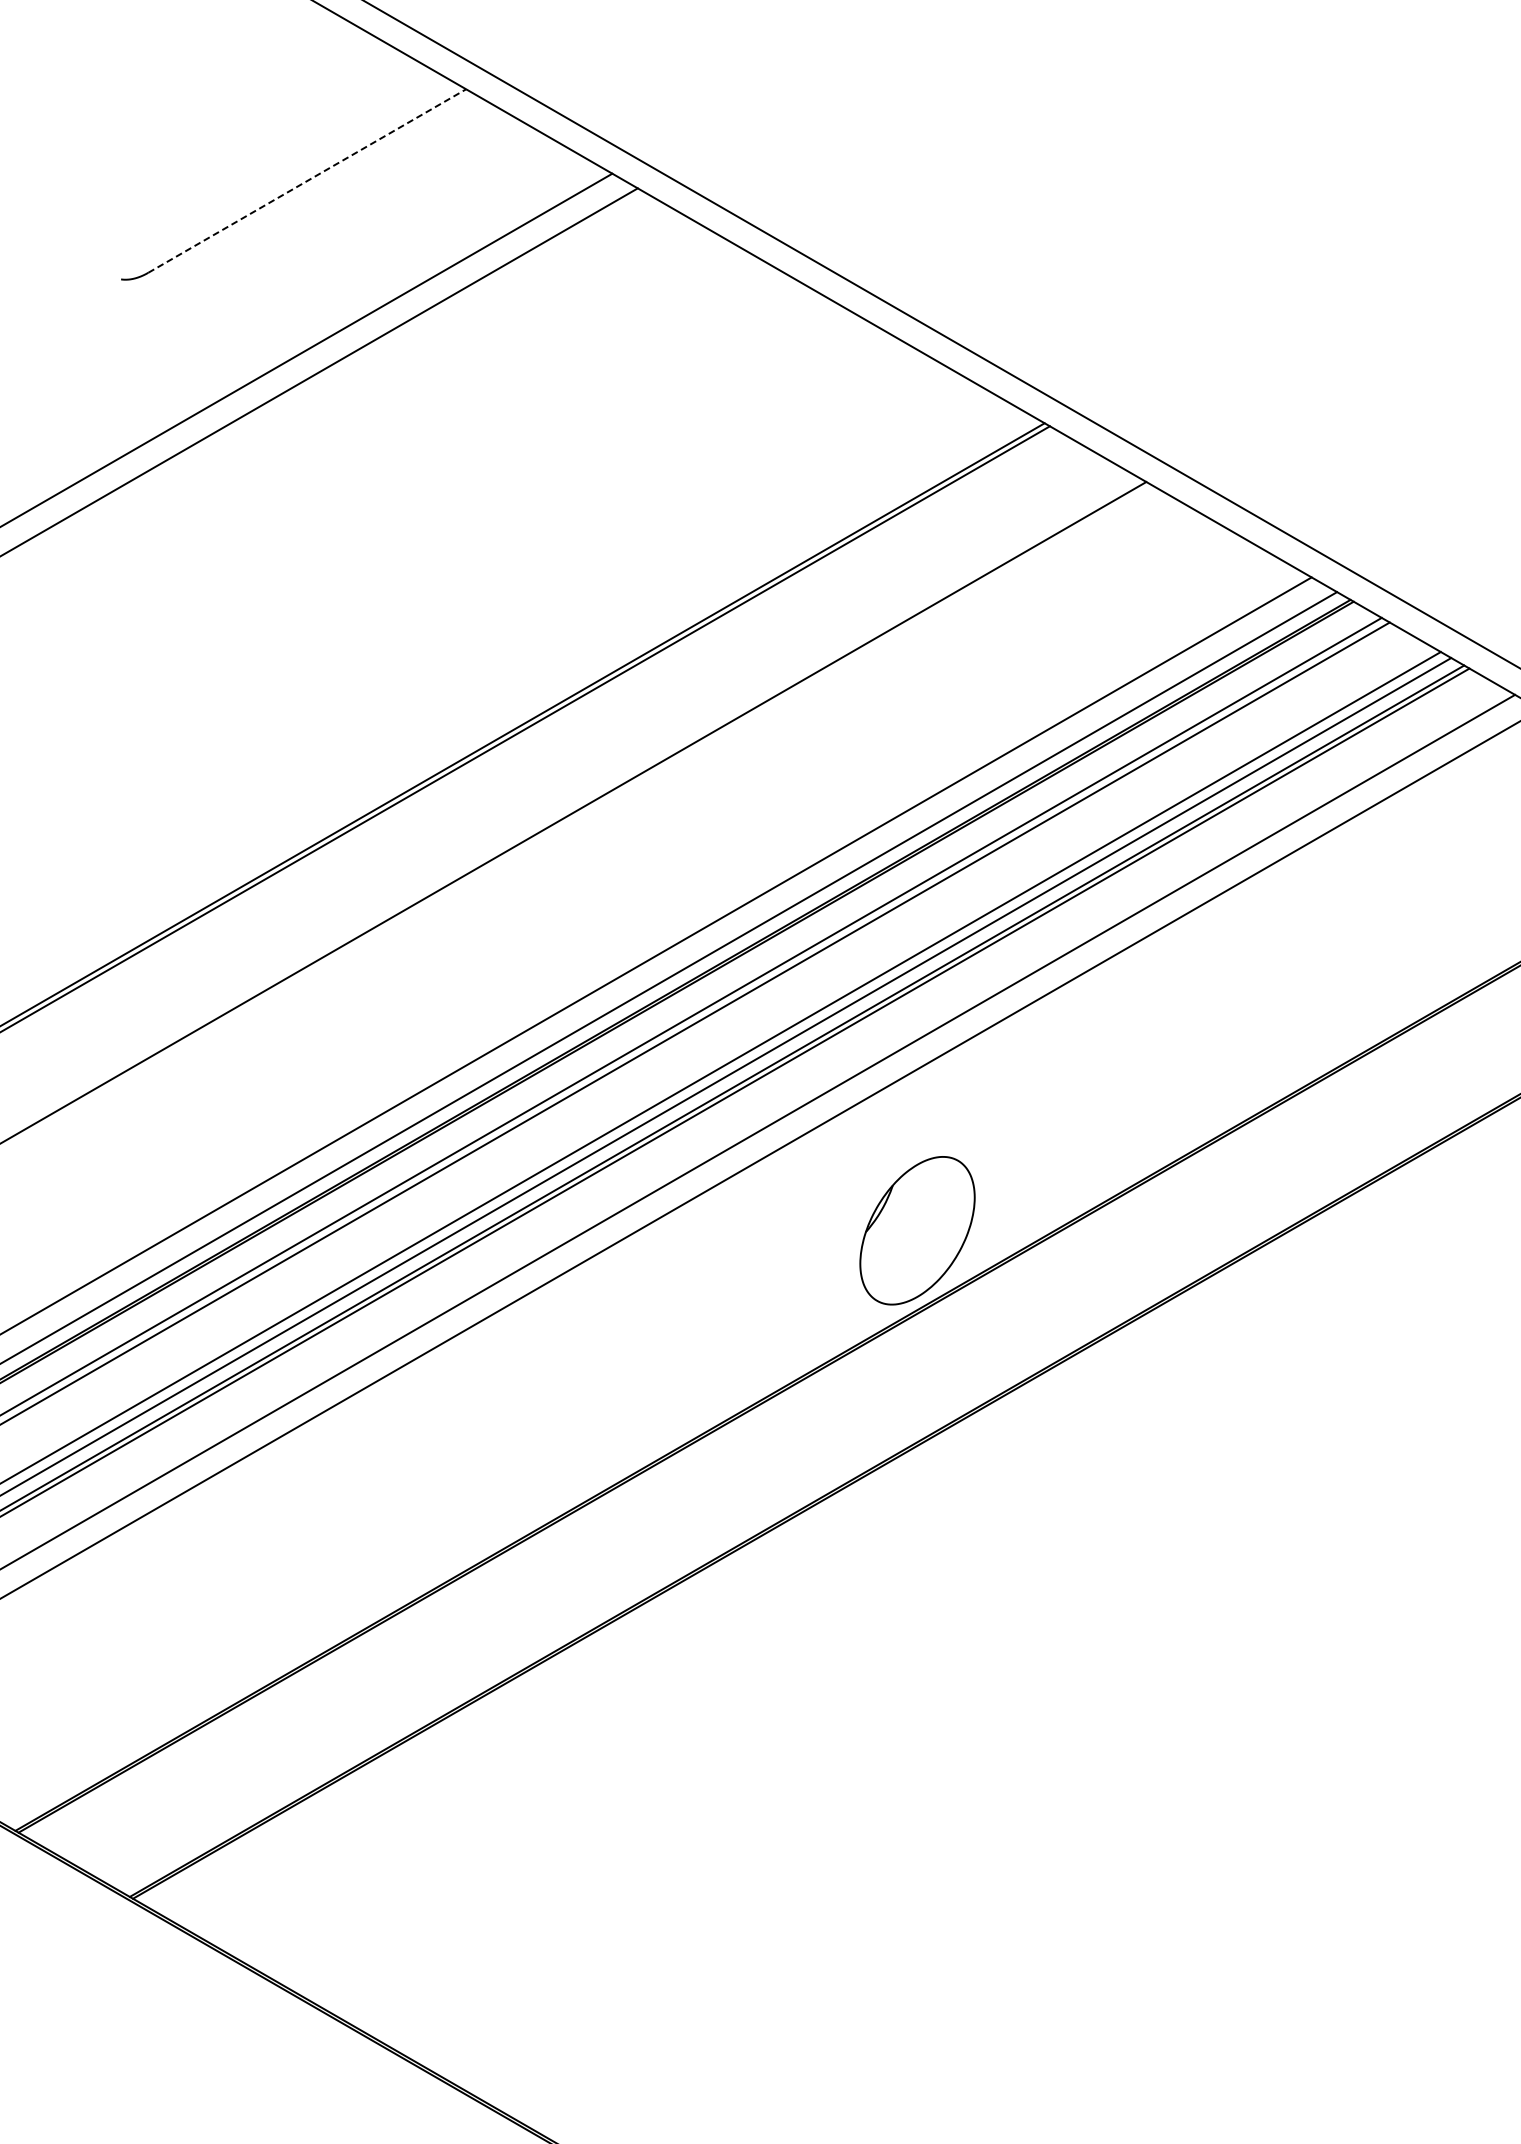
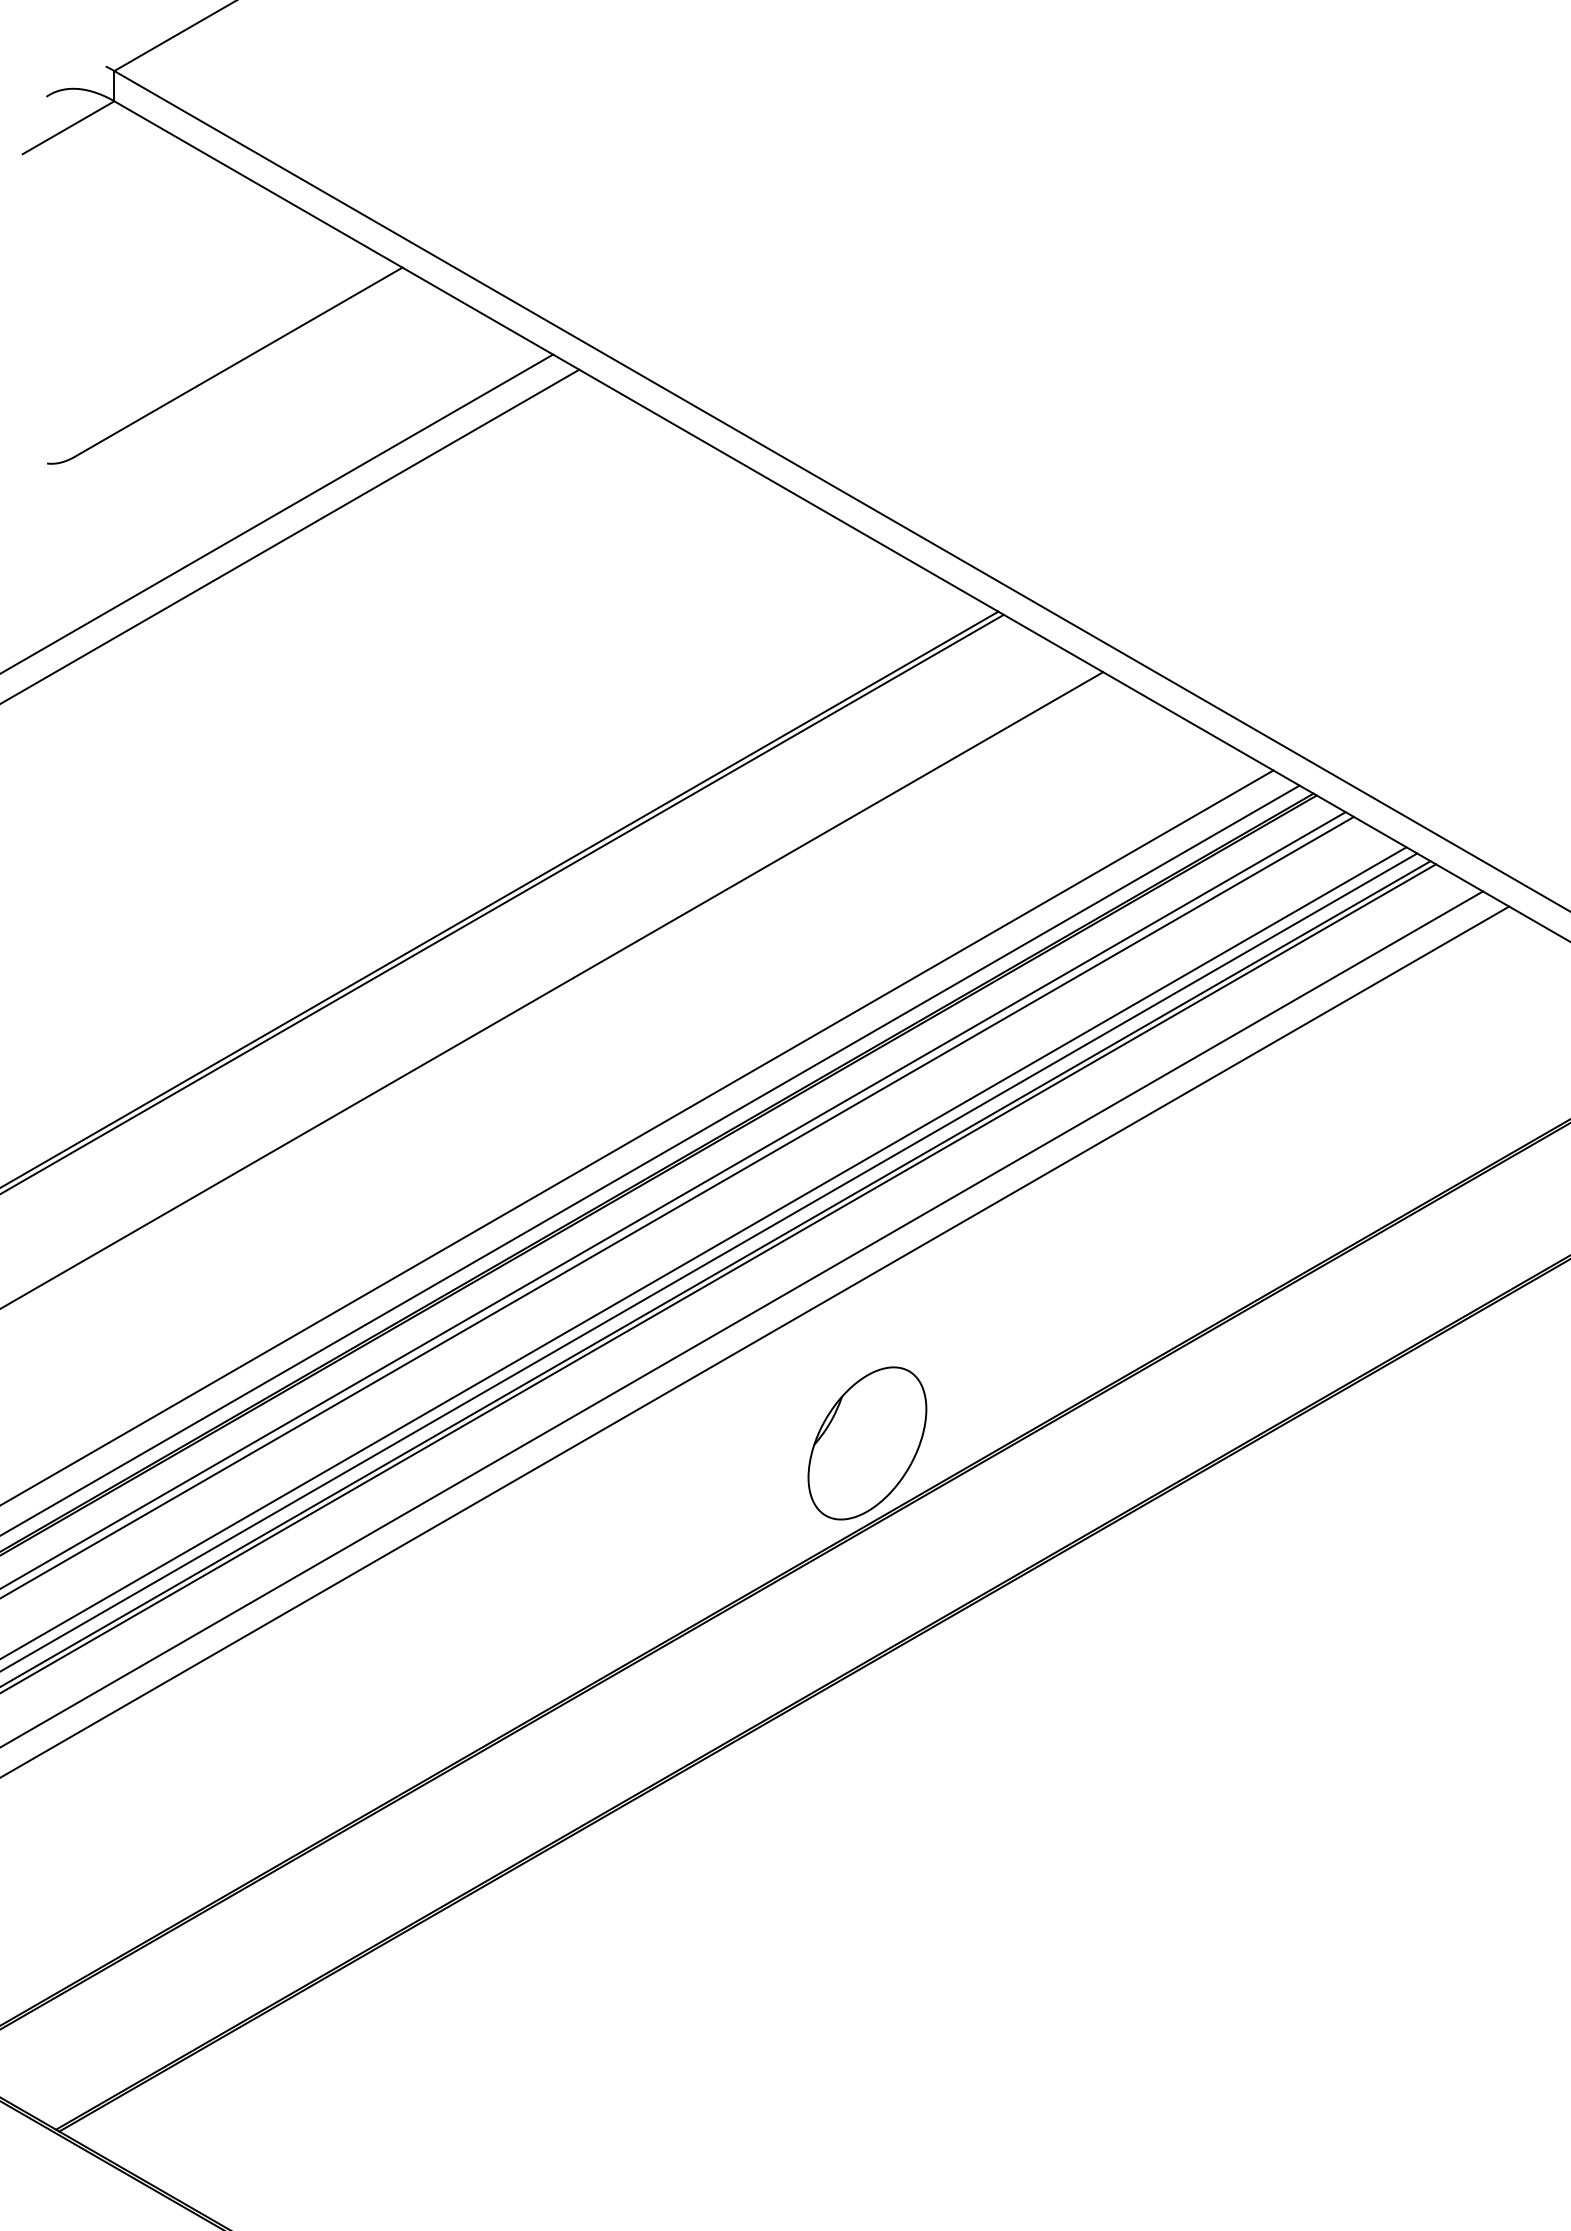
line: (307, 180) -> (239, 361), dashed -> solid

